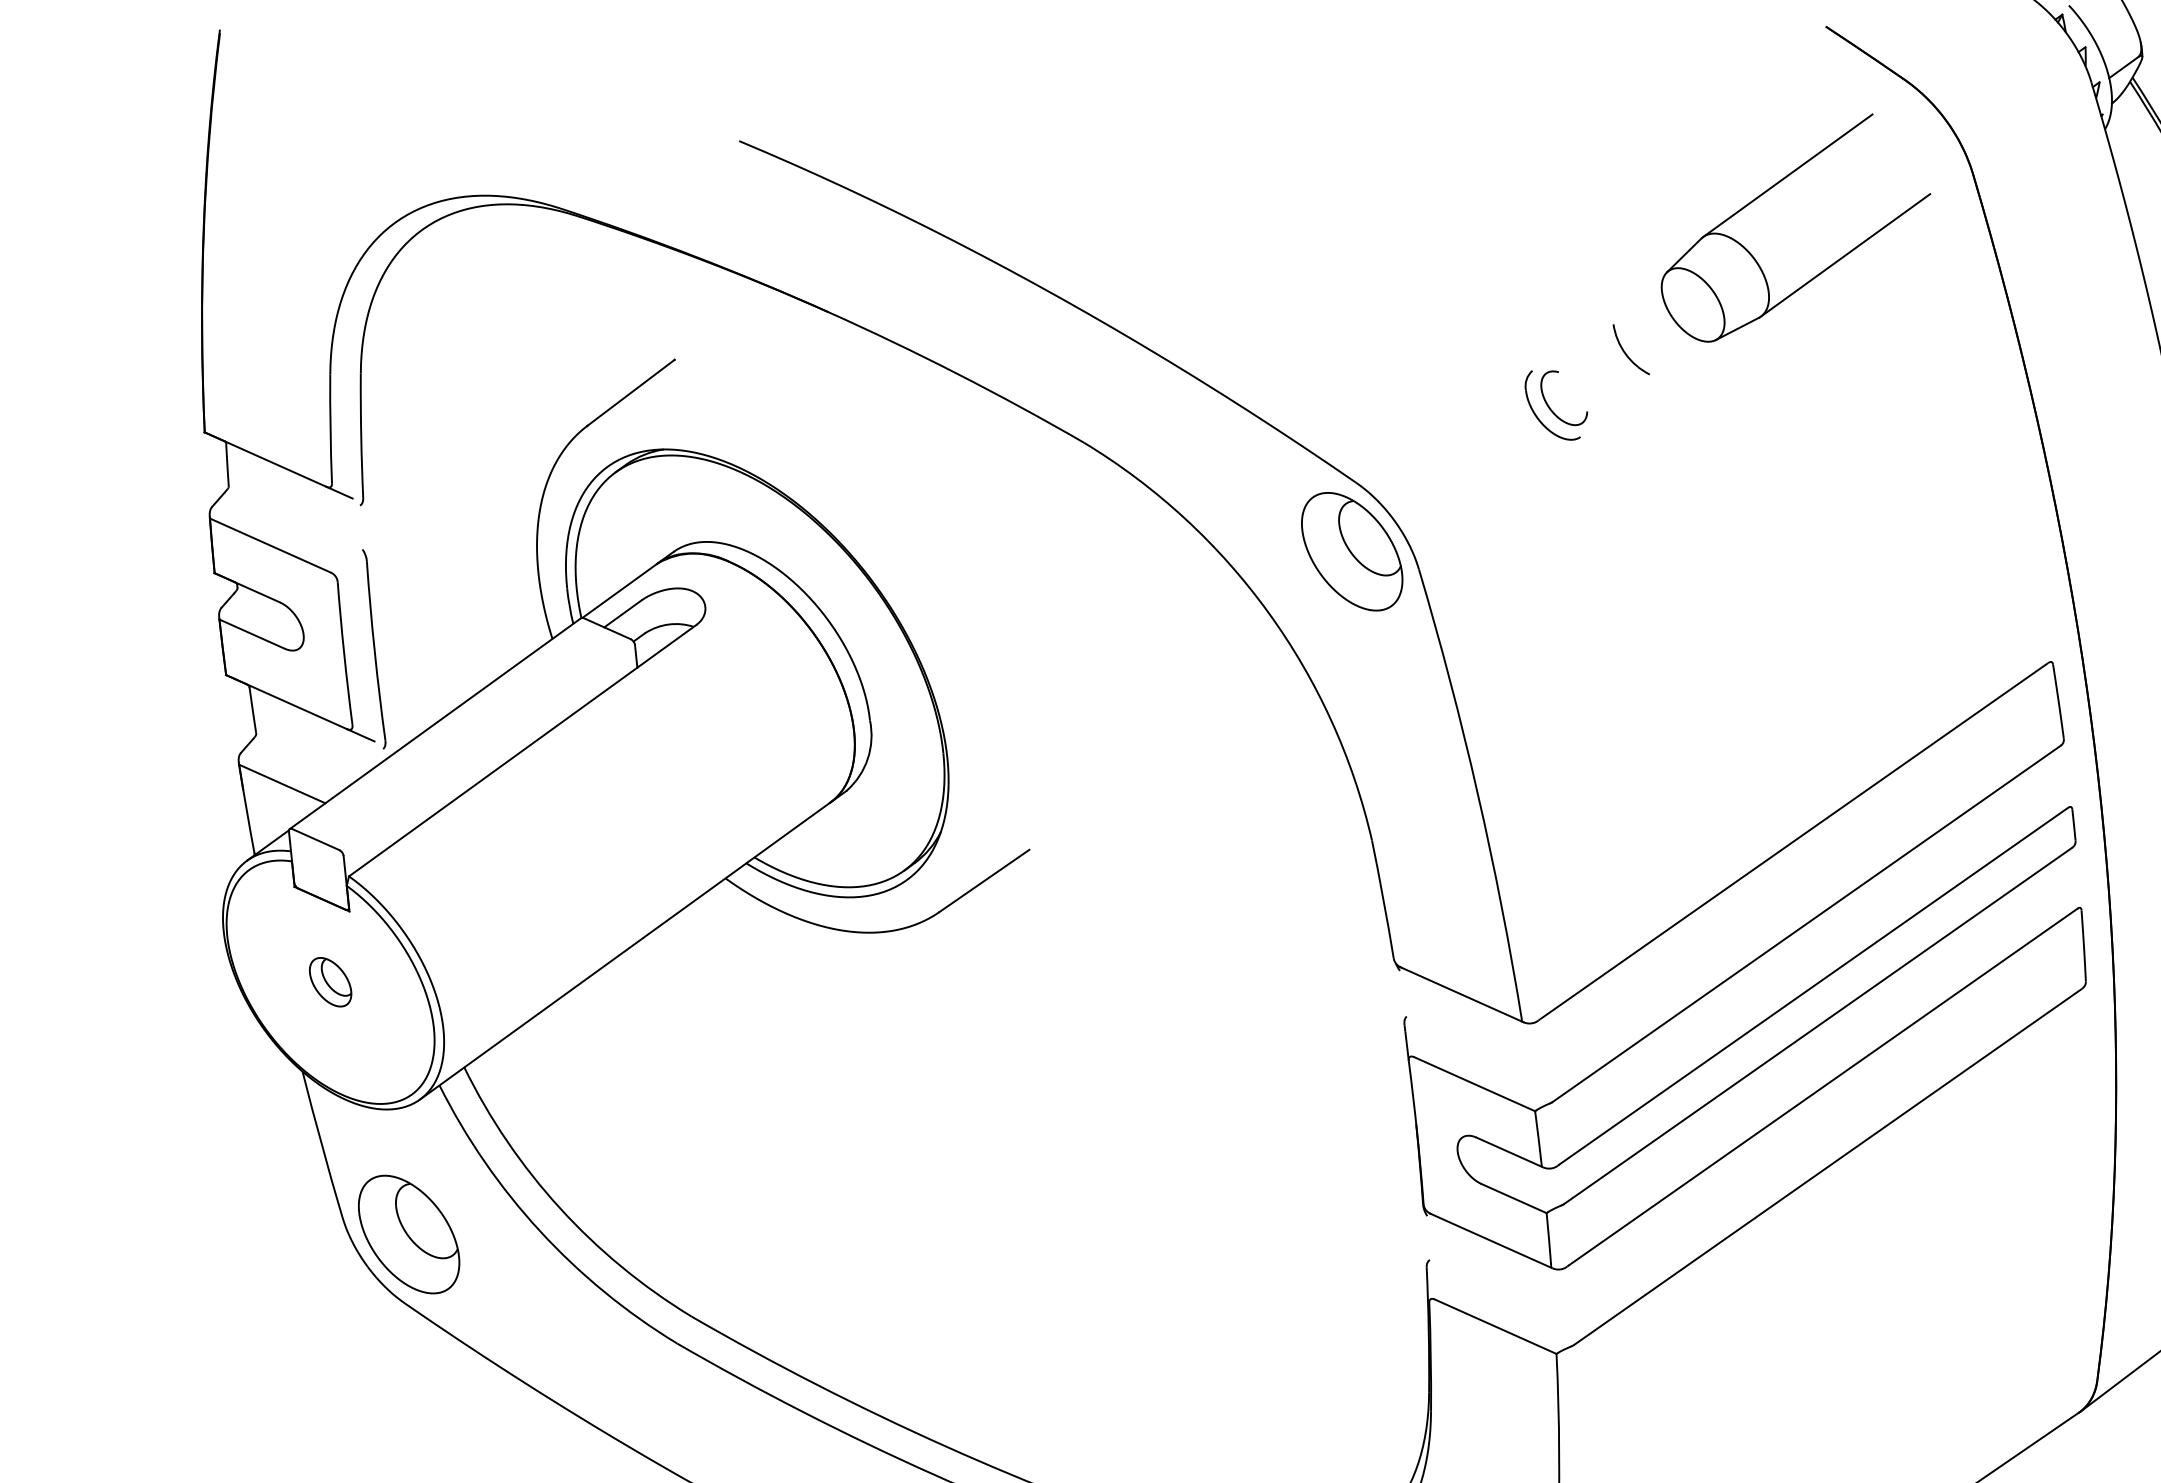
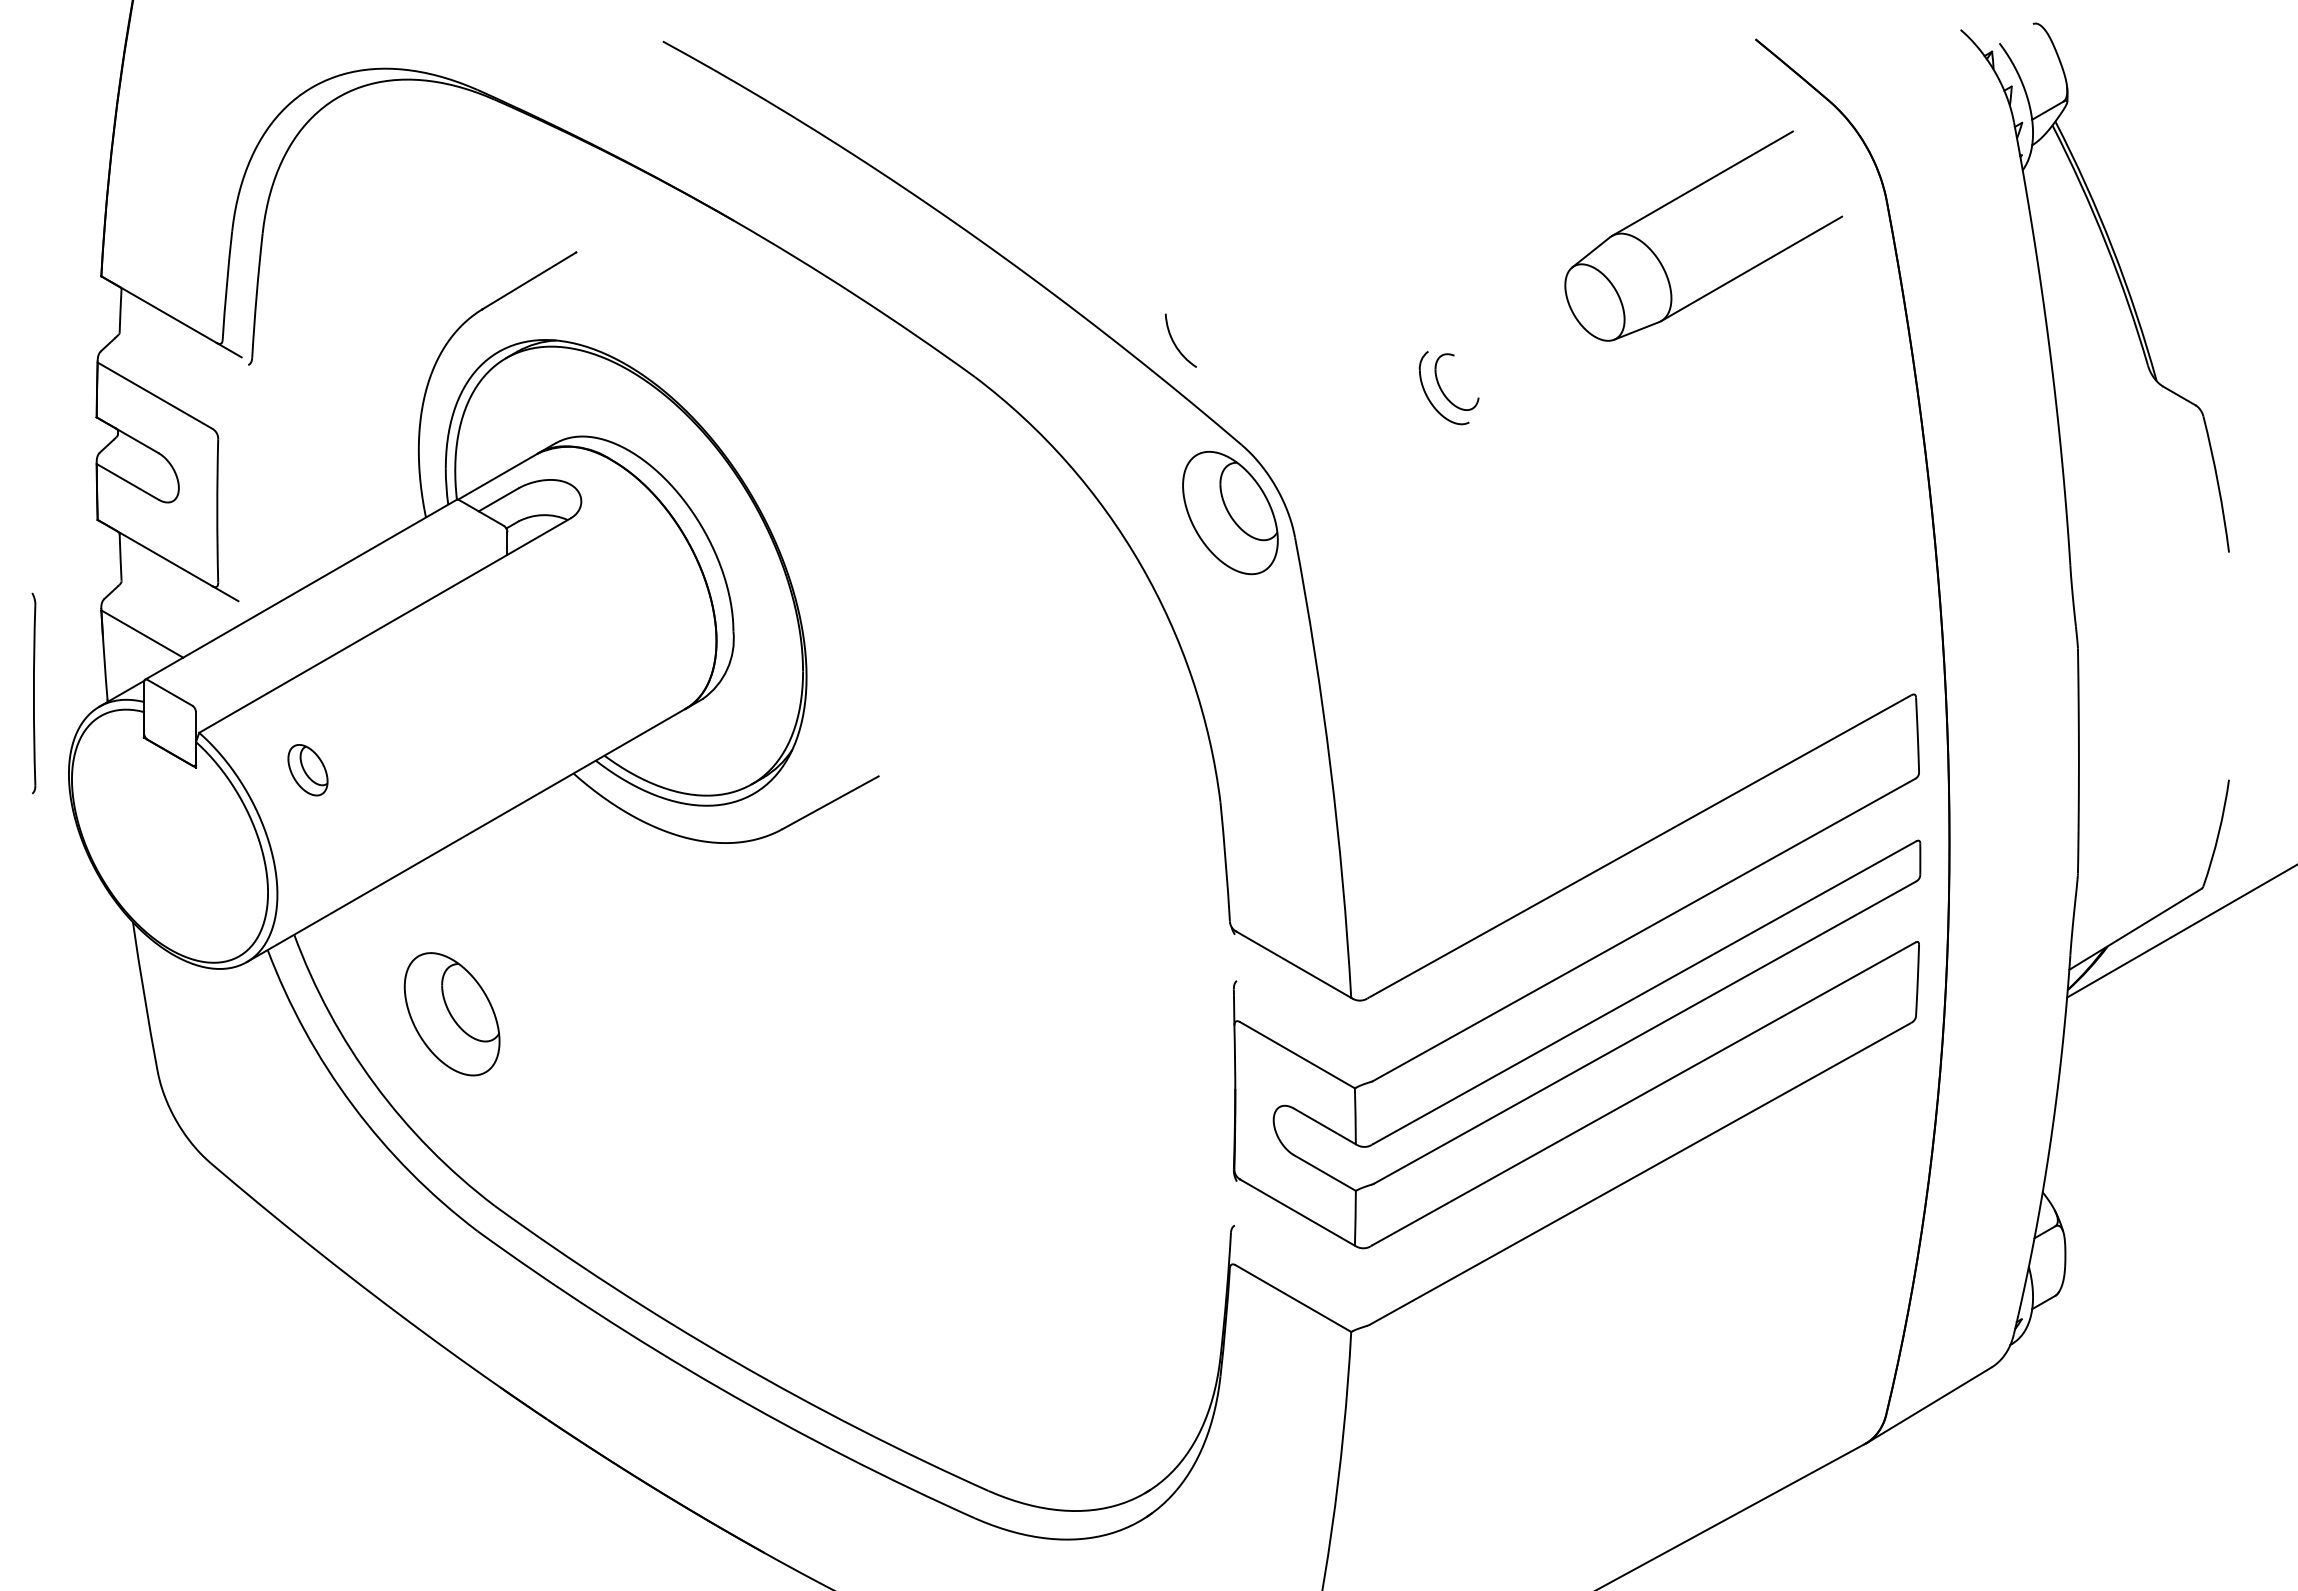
arc: (1626, 353) -> (1175, 343), moved
part: (374, 649) -> (33, 693), moved
part: (330, 982) -> (307, 770), moved
part: (408, 1234) -> (451, 1014), moved

